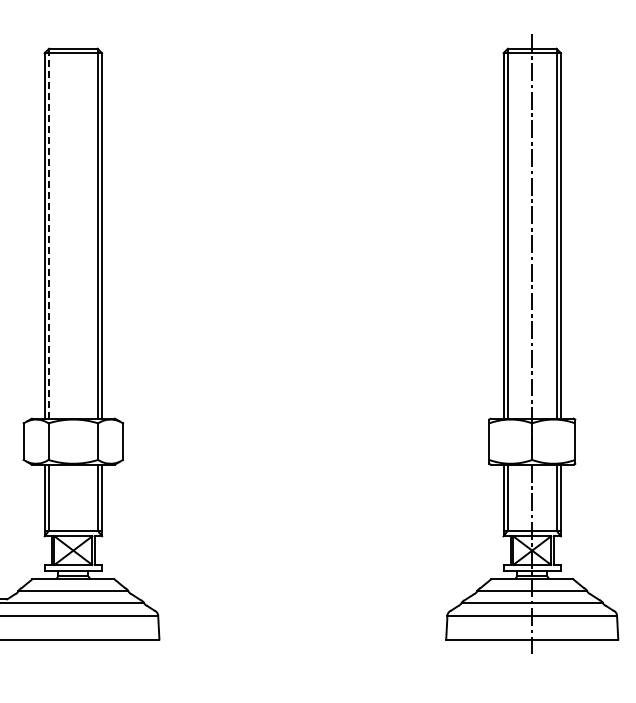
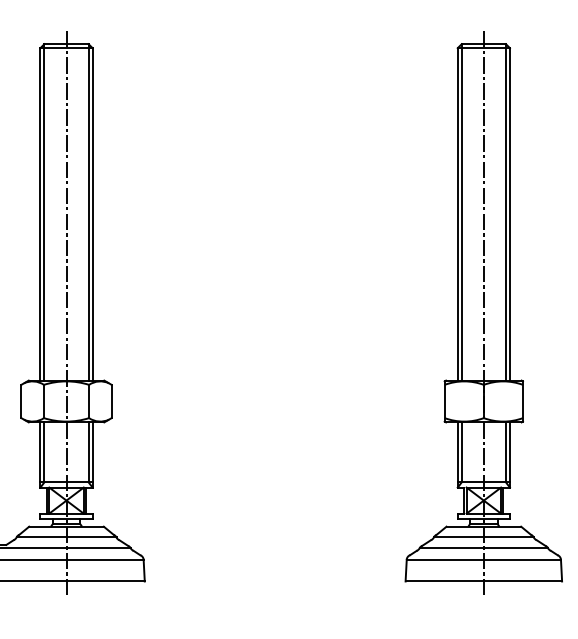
line: (49, 233) -> (44, 212), dashed -> solid
line: (73, 343) -> (66, 312), added

